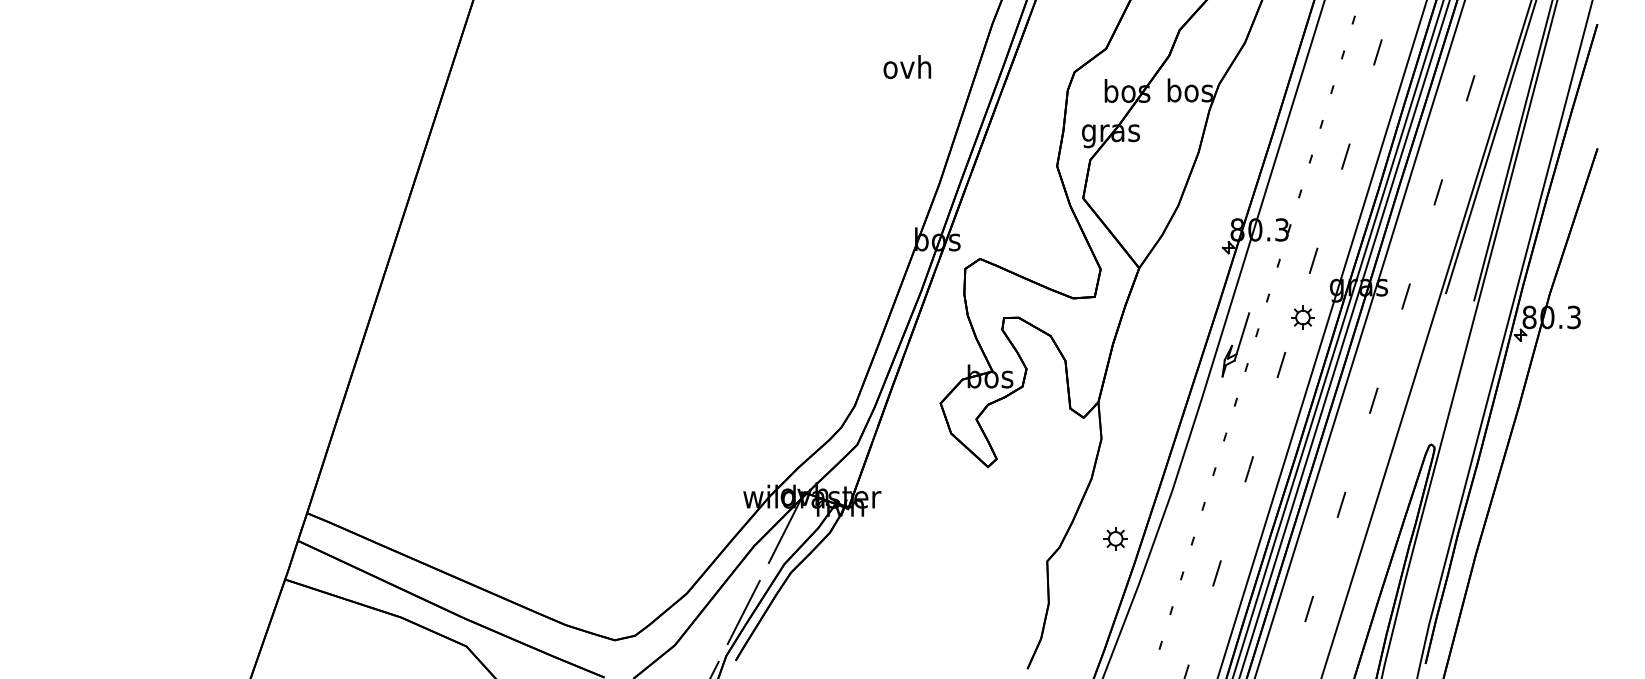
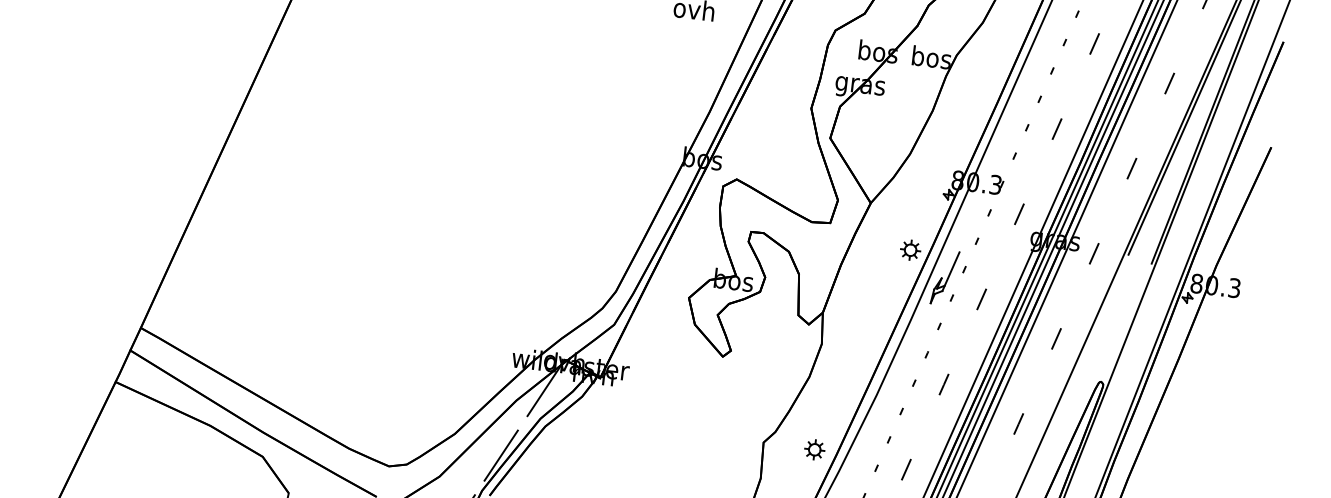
part: (1302, 317) -> (910, 250), moved
part: (1115, 538) -> (814, 449), moved

